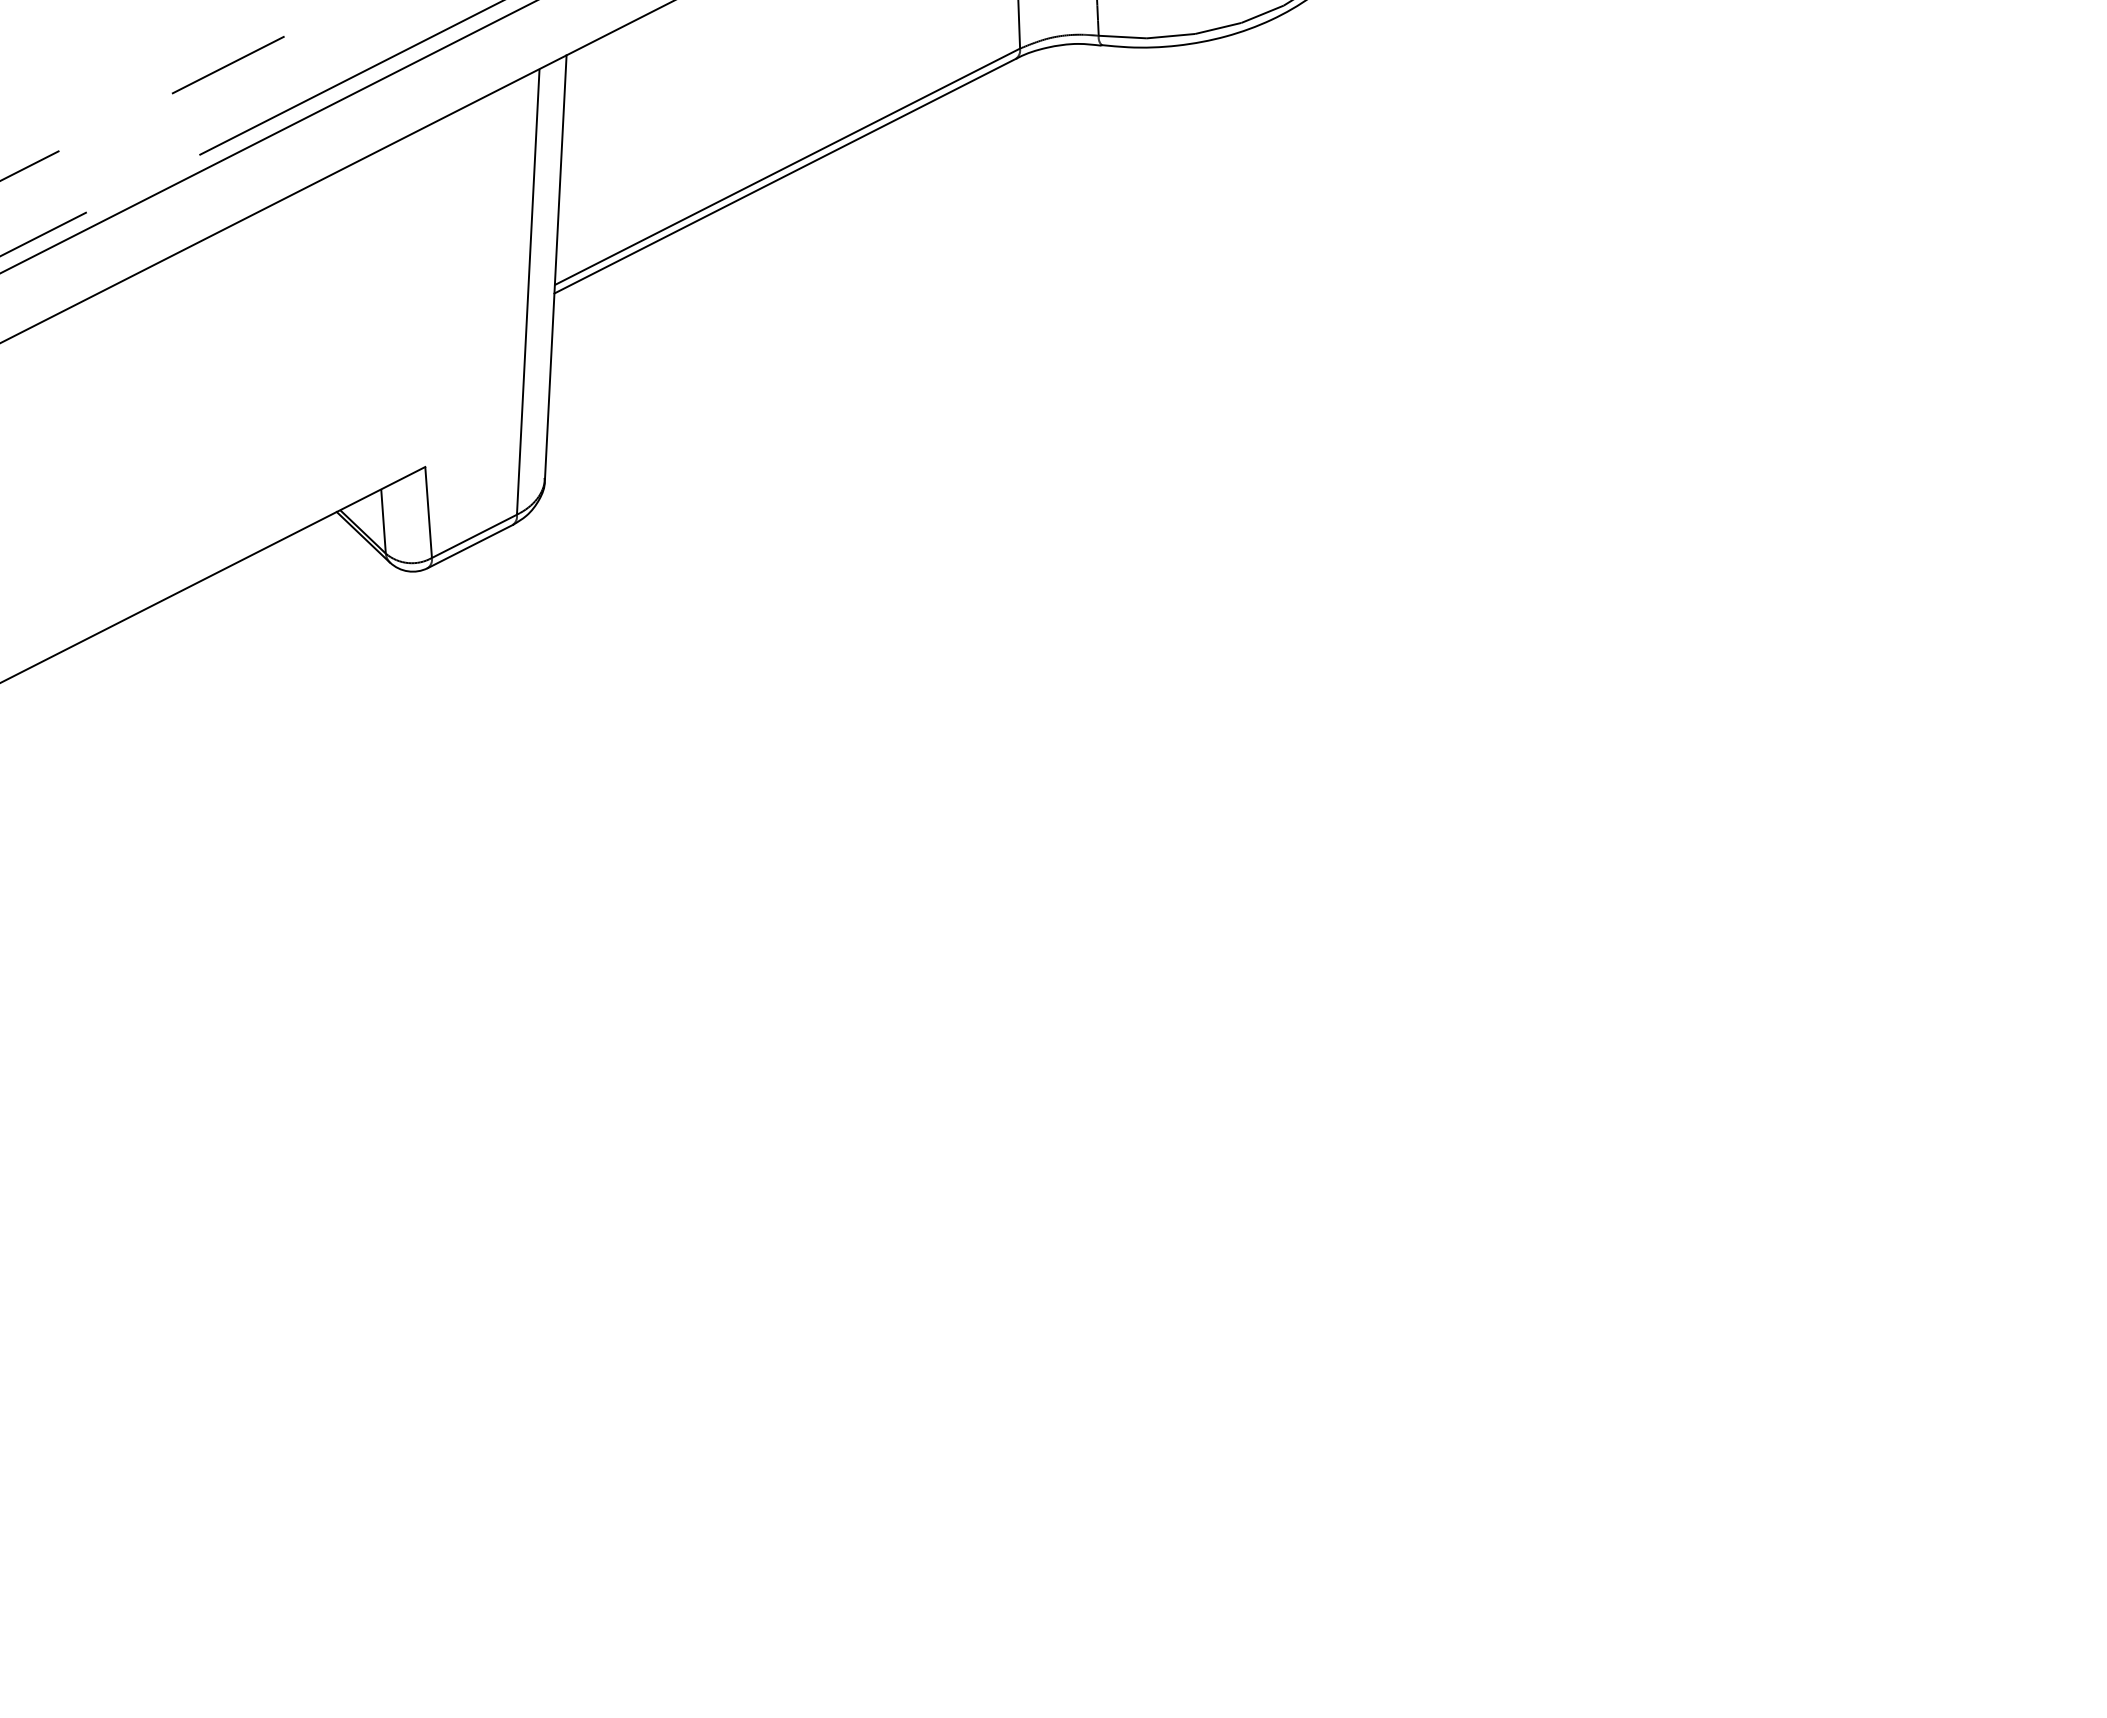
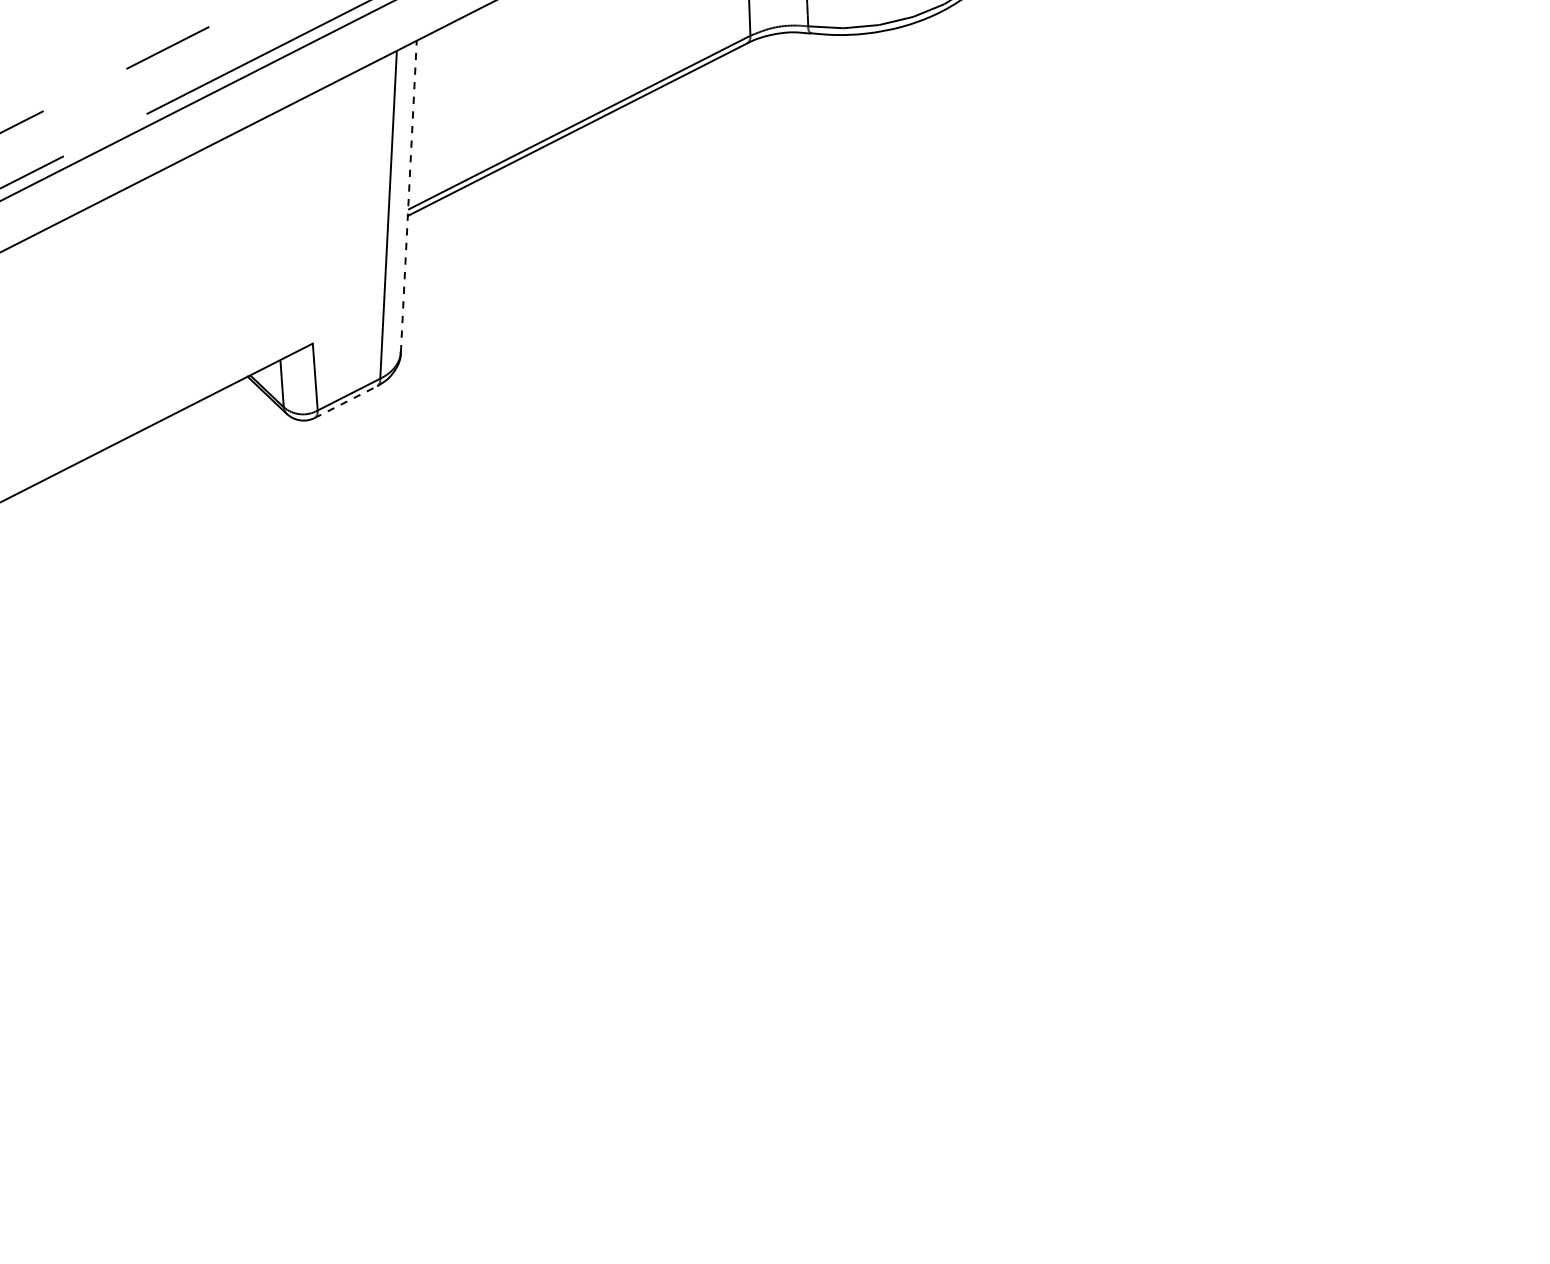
line: (555, 266) -> (408, 196), solid -> dashed
line: (470, 546) -> (346, 402), solid -> dashed

